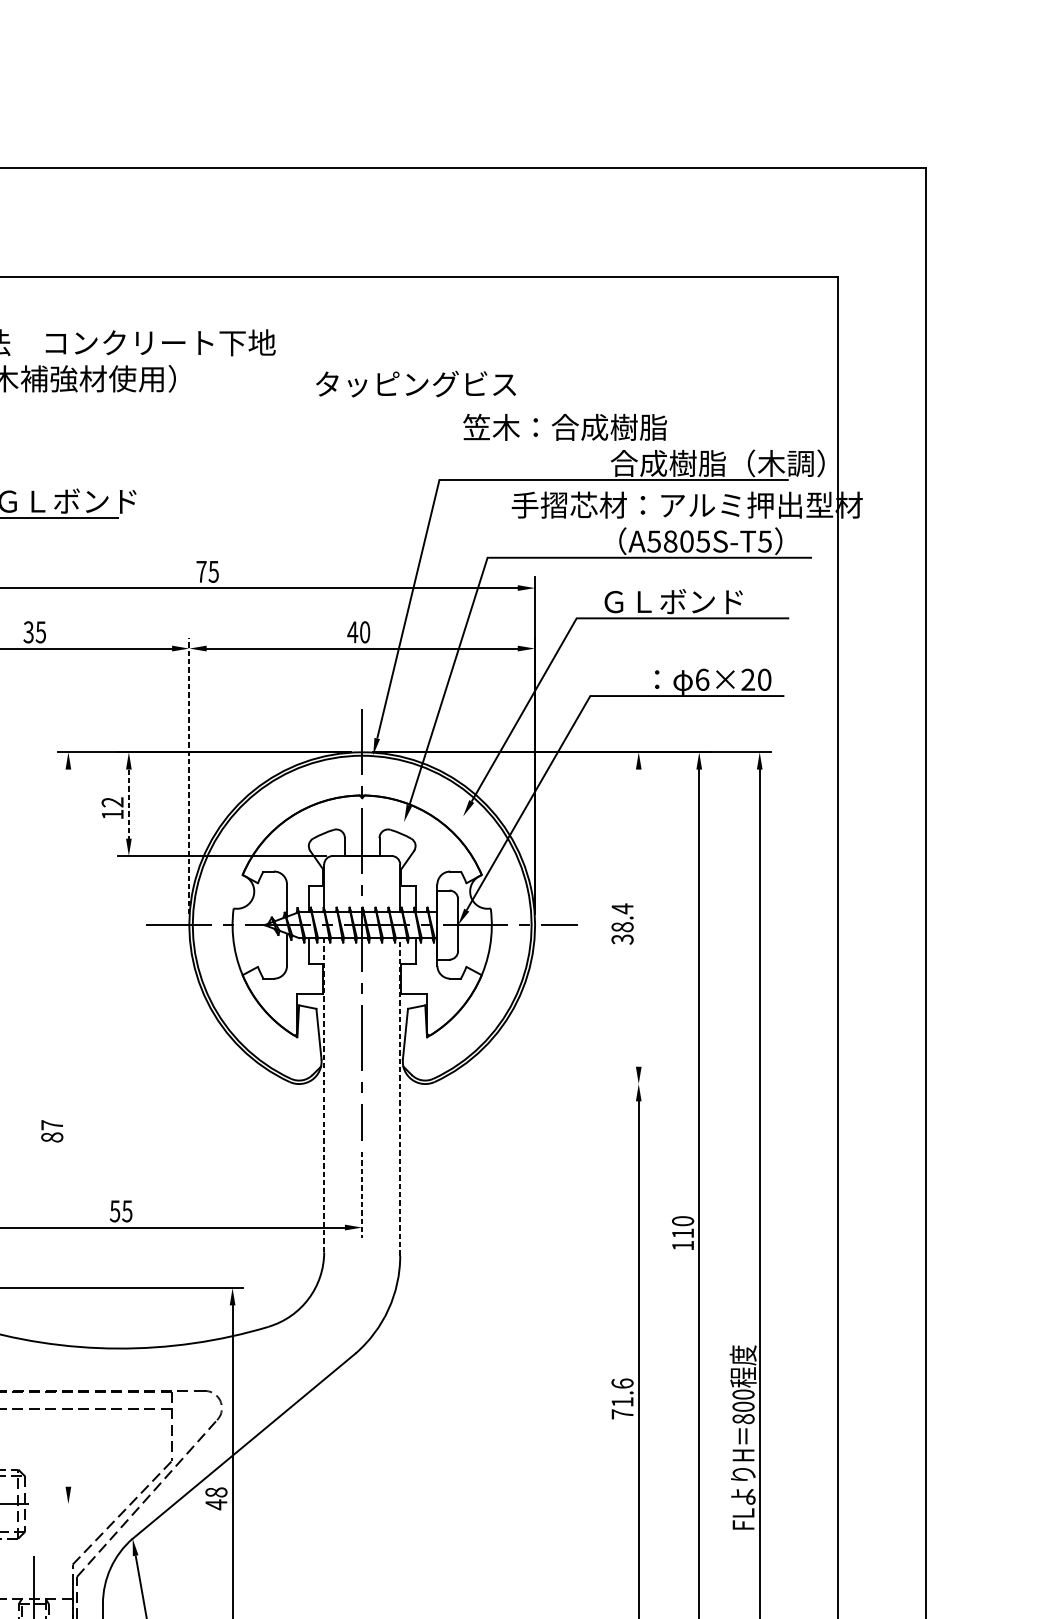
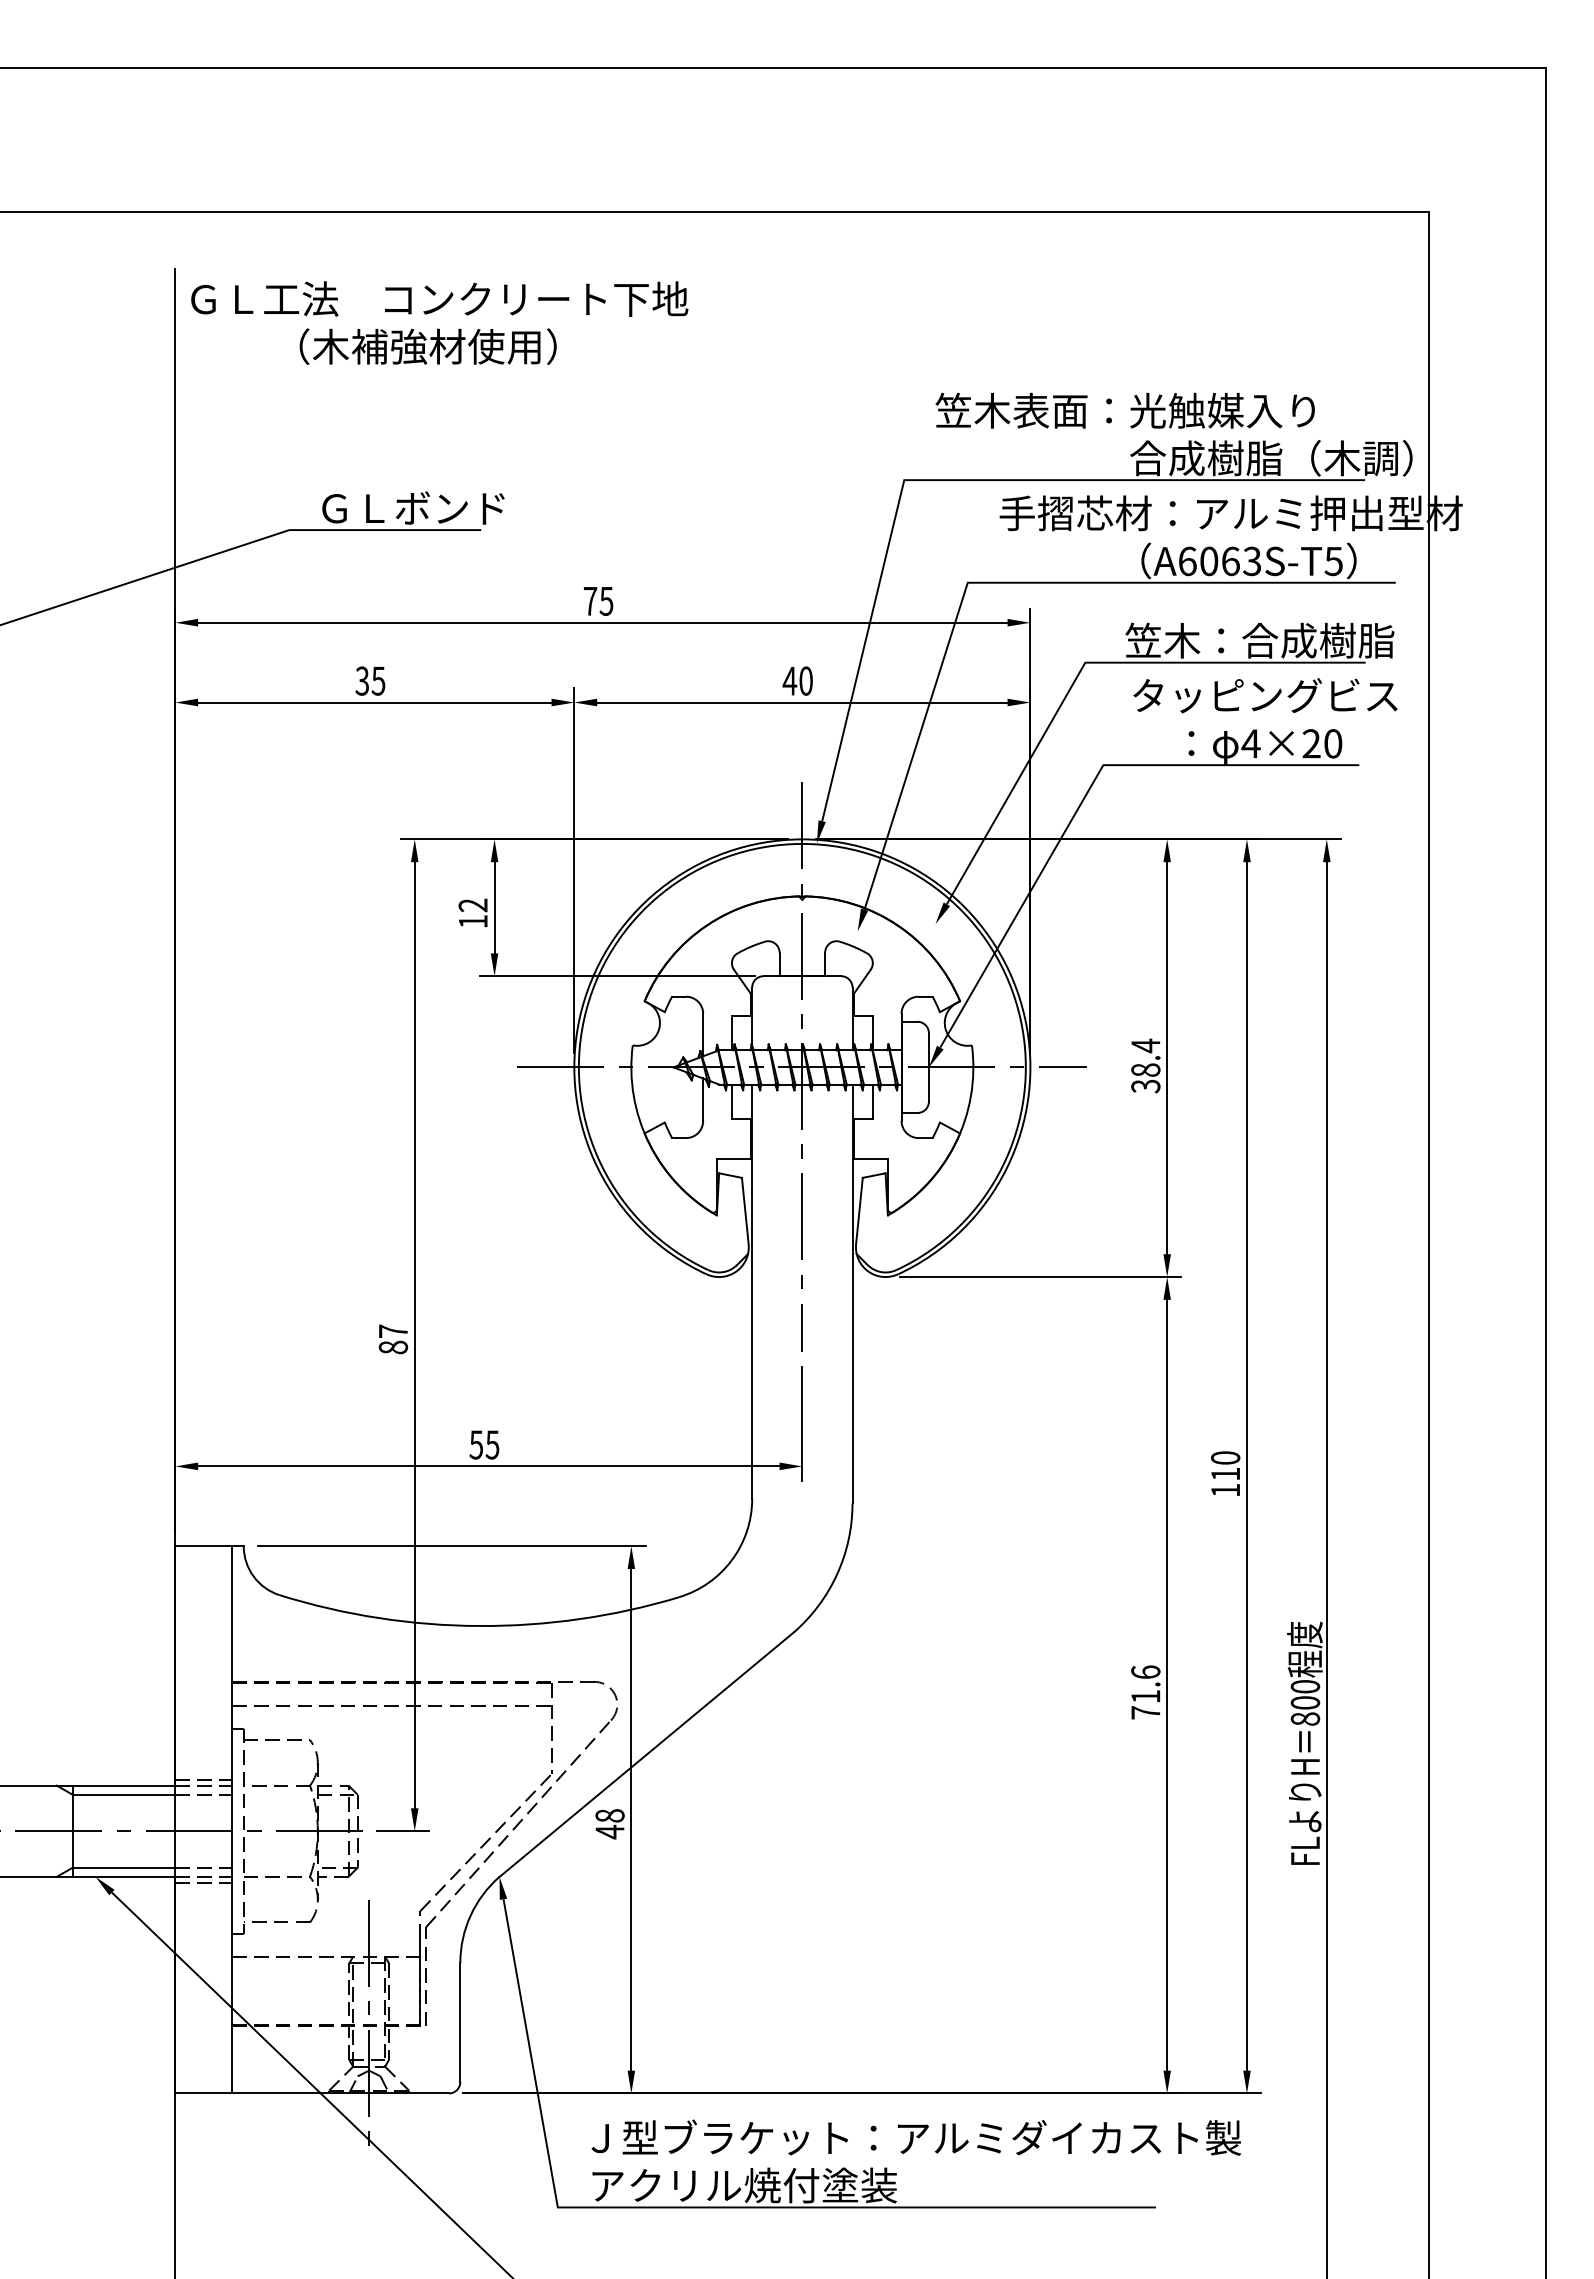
text: (416, 383) -> (1265, 695), moved
text: (635, 427) -> (1163, 410), 笠木：合成樹脂 -> 笠木表面：光触媒入り
text: (678, 541) -> (1219, 561), A5805S-T5 -> A6063S-T5
text: (707, 601) -> (1258, 640), ＧＬボンド -> 笠木：合成樹脂
text: (701, 679) -> (1250, 743), 6×20 -> 4×20
line: (189, 775) -> (574, 870), dashed -> solid
line: (128, 803) -> (494, 907), dashed -> solid
line: (638, 918) -> (1167, 1058), added
line: (542, 1084) -> (1040, 1277), added
line: (324, 1095) -> (752, 1292), dashed -> solid
line: (400, 1096) -> (852, 1293), dashed -> solid
line: (68, 1128) -> (414, 1335), added
line: (362, 1195) -> (802, 1424), dashed -> solid
line: (59, 1504) -> (403, 1831), added

